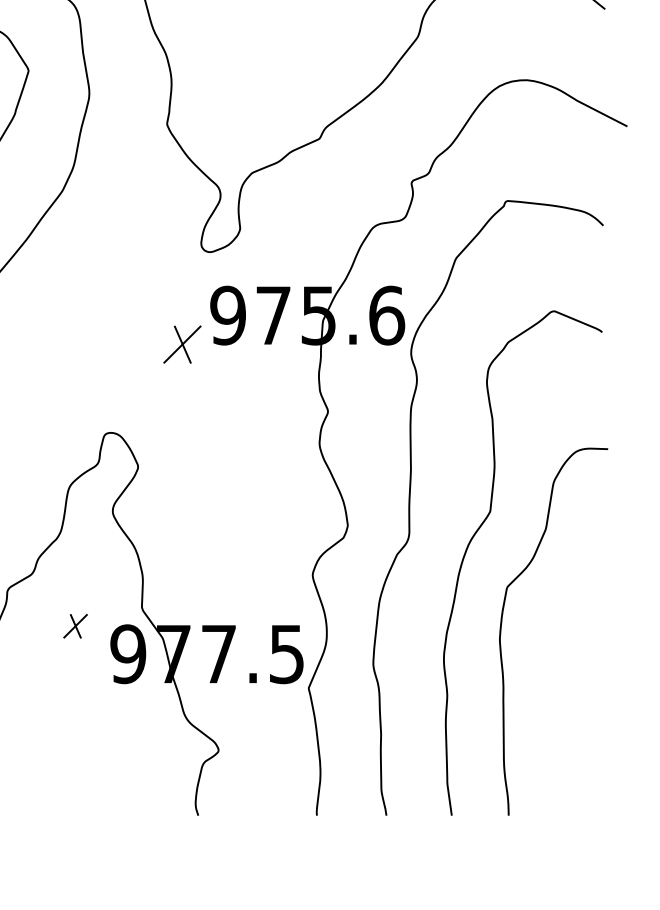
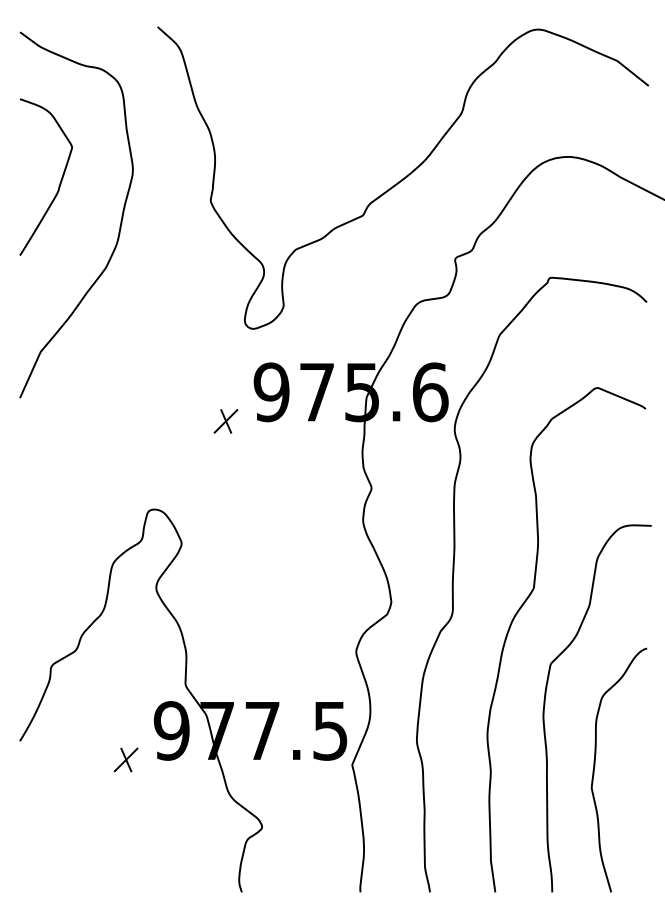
part: (181, 344) -> (225, 421), size x0.62
part: (74, 625) -> (125, 759), moved
curve: (551, 689) -> (595, 766), added

